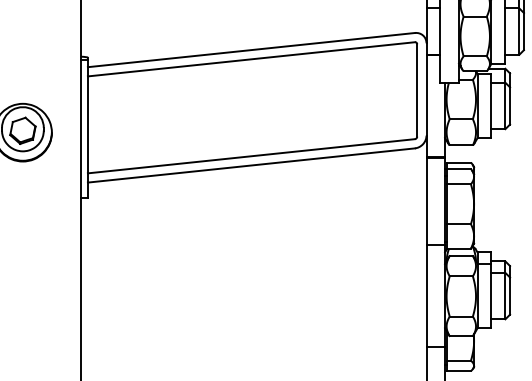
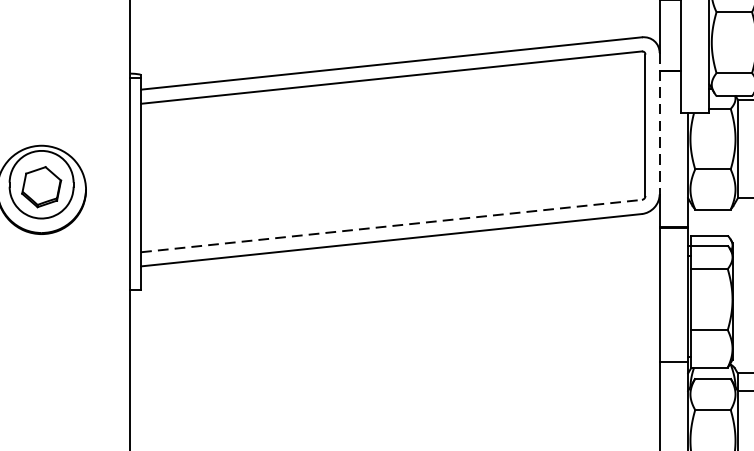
line: (426, 89) -> (659, 123), solid -> dashed
line: (251, 156) -> (391, 226), solid -> dashed

